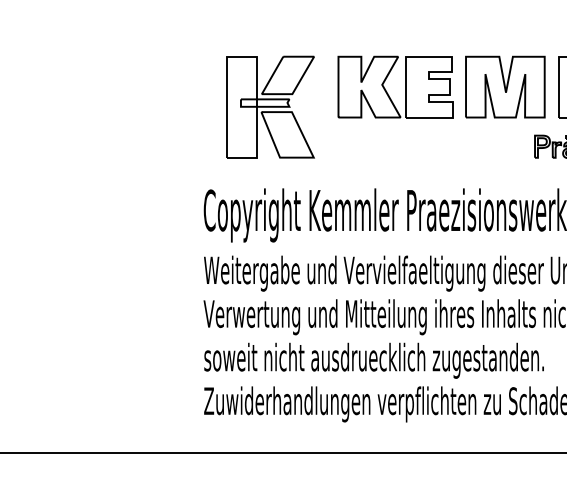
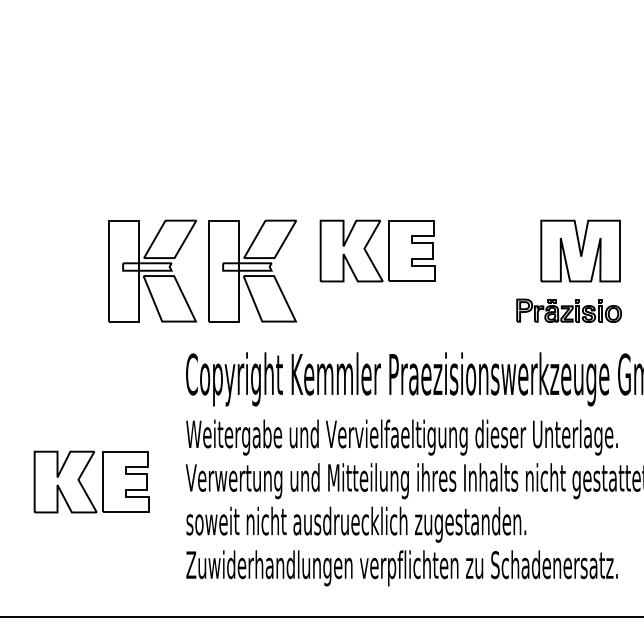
part: (505, 86) -> (487, 250), removed
part: (170, 106) -> (152, 270), added
part: (101, 322) -> (83, 486), added

